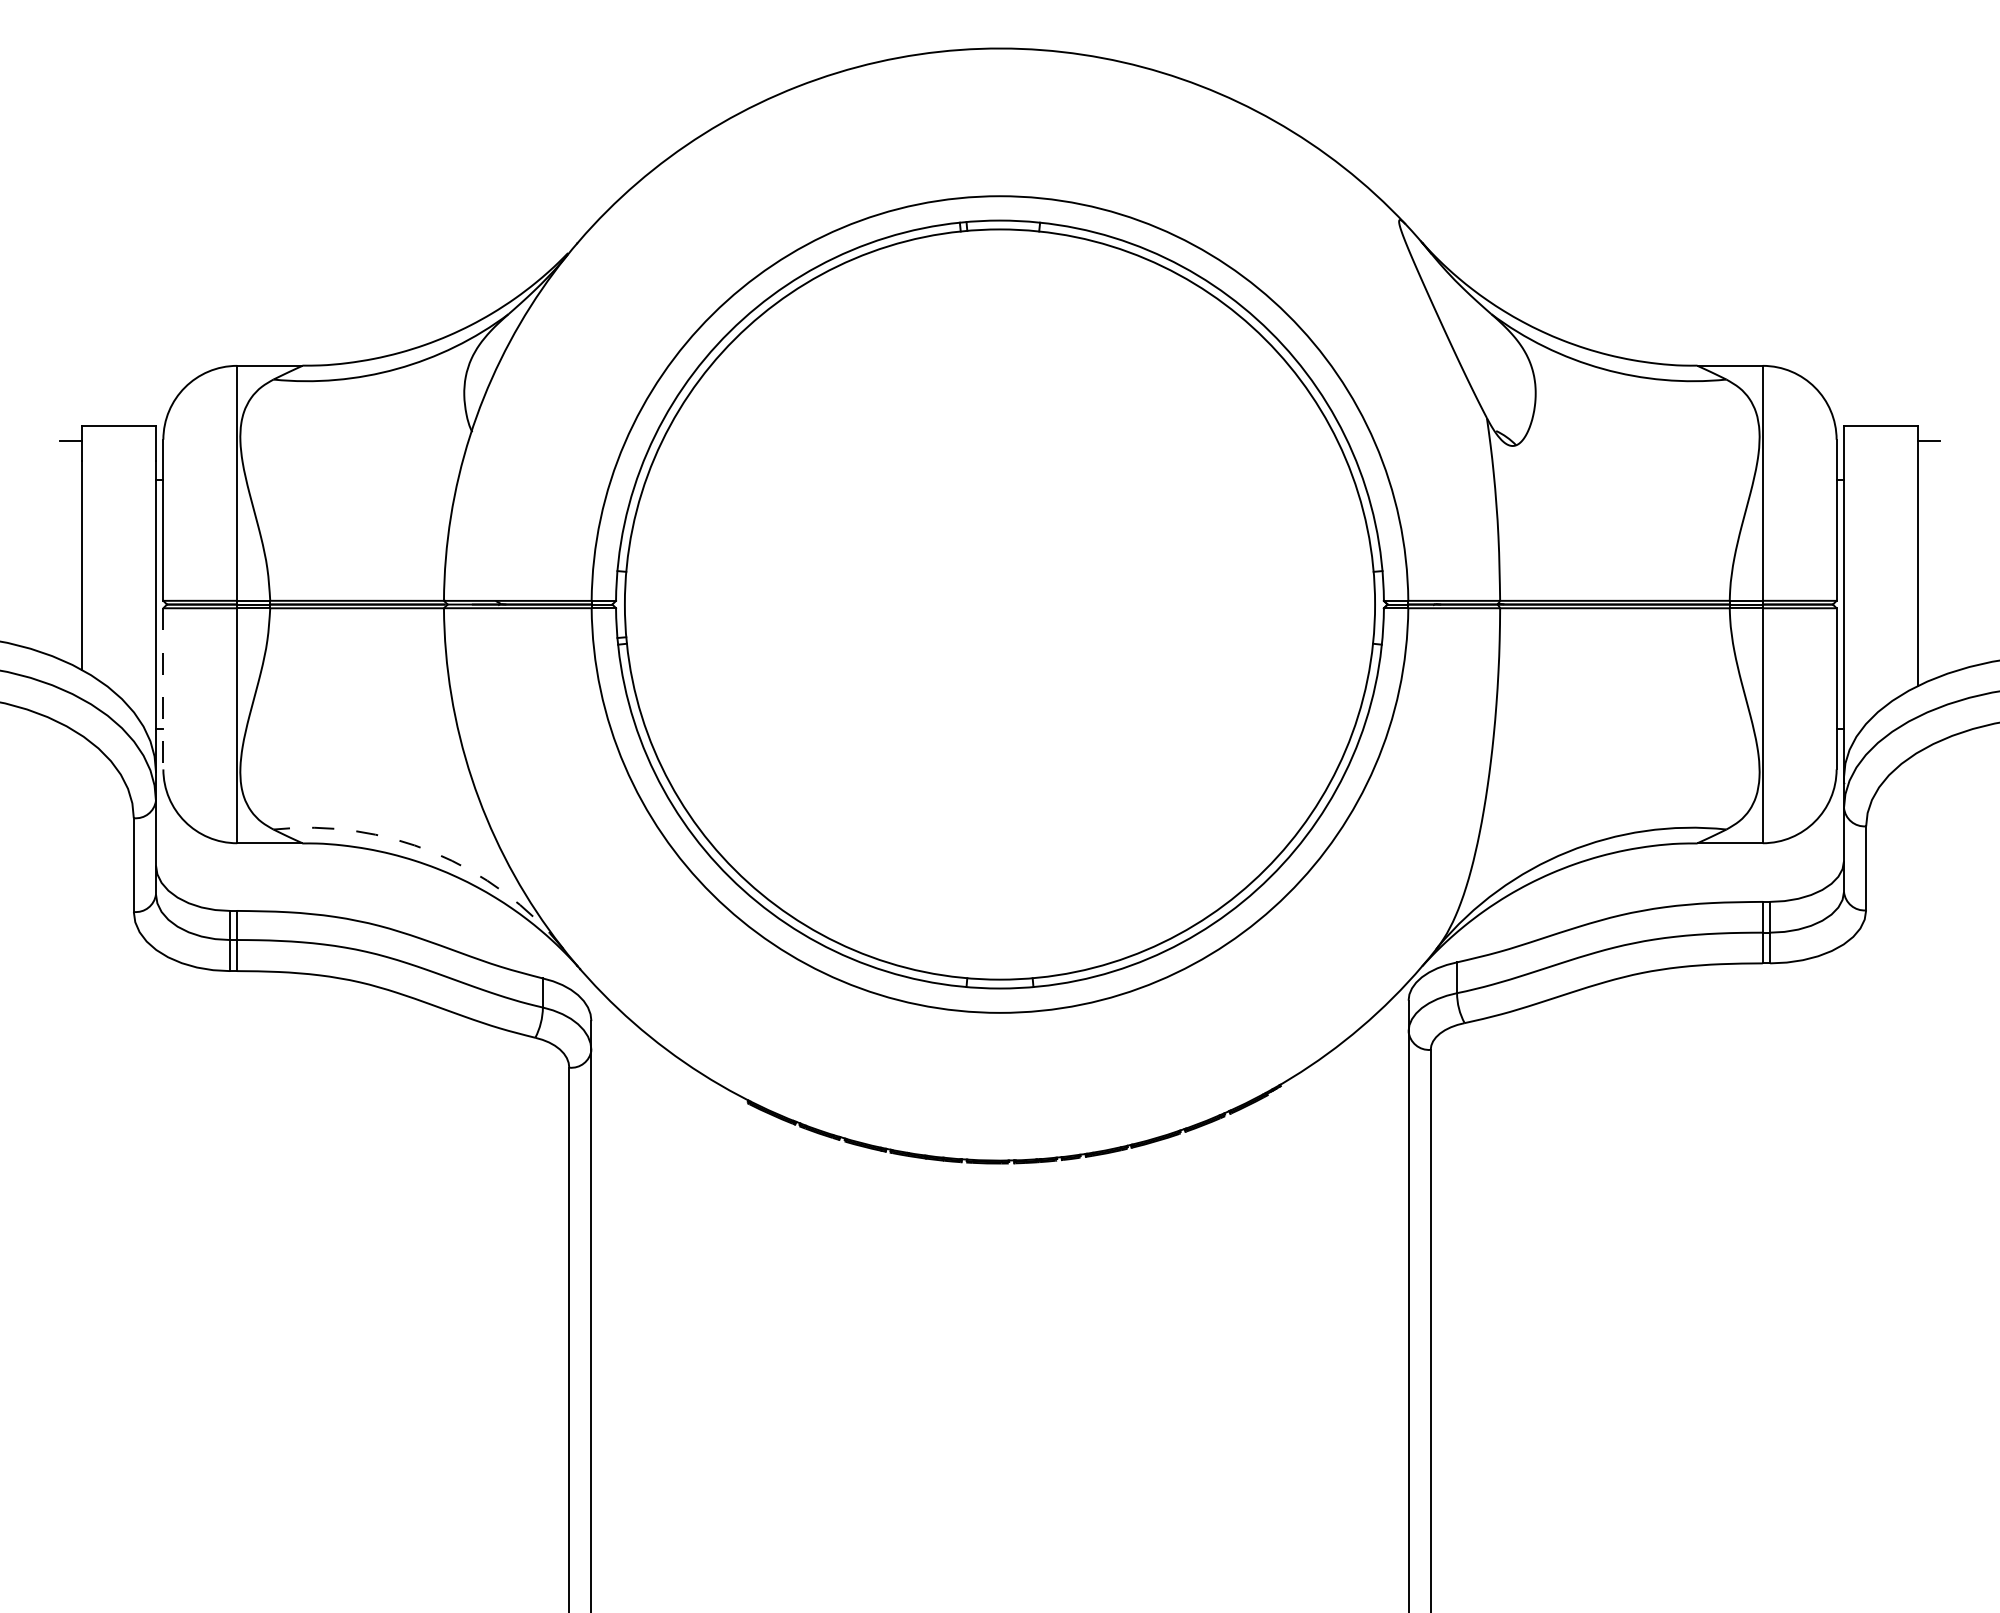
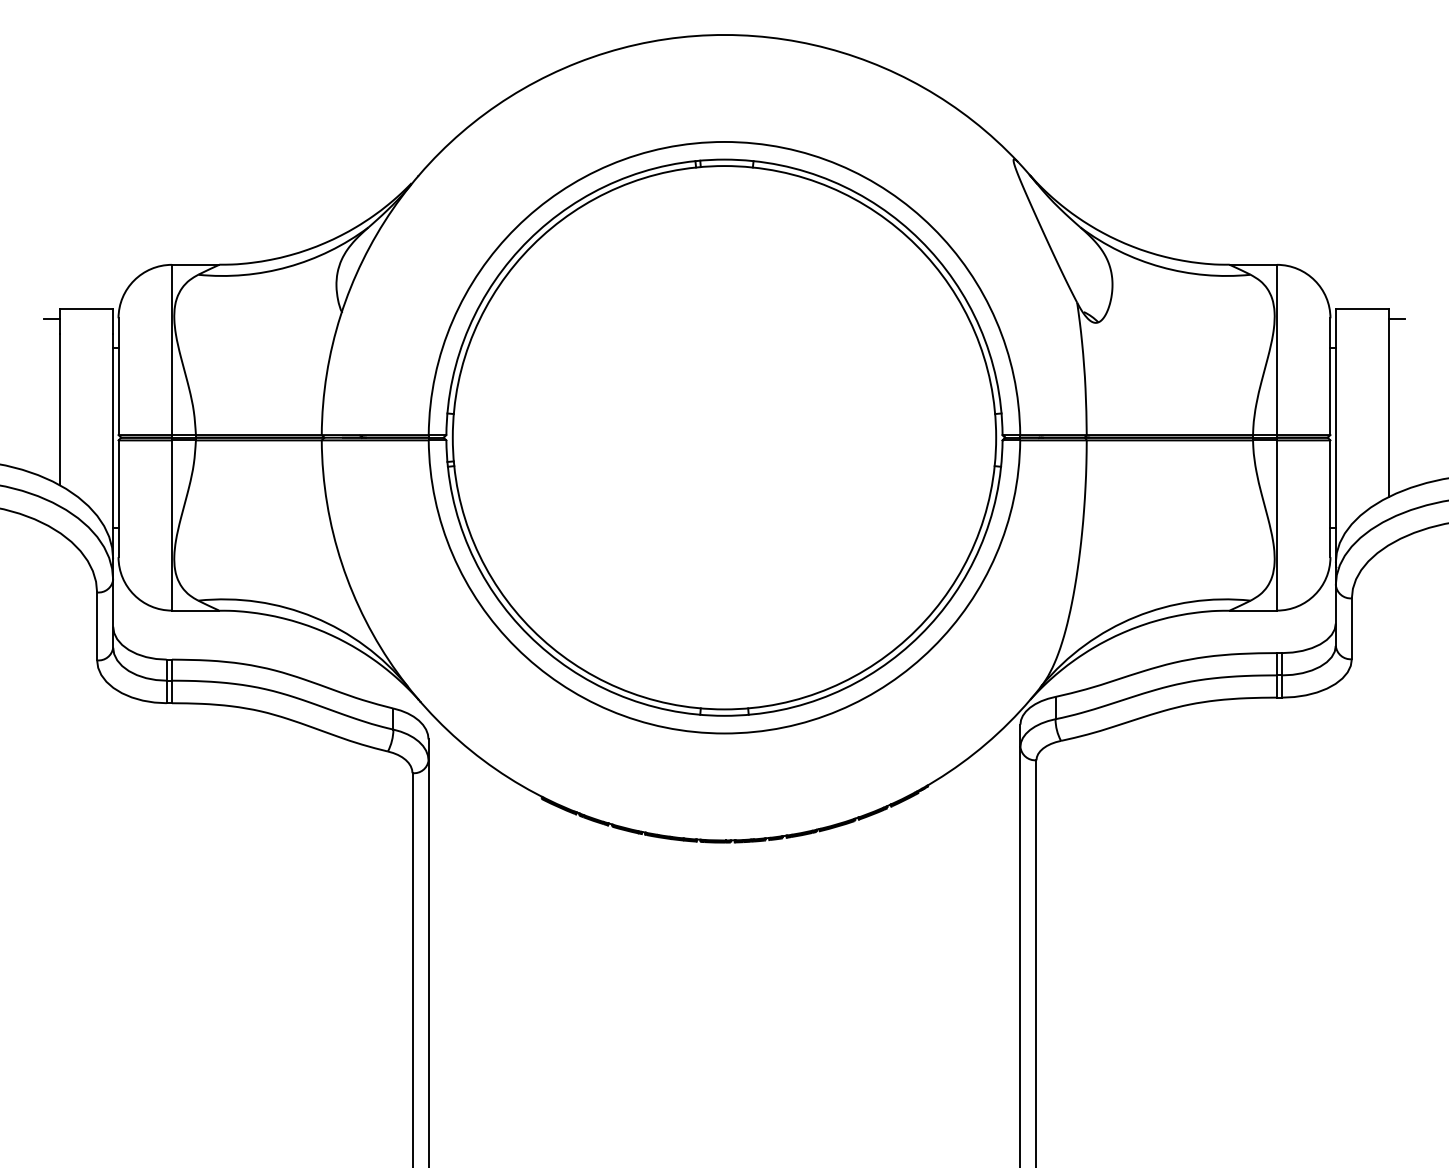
line: (163, 688) -> (118, 498), dashed -> solid
arc: (433, 852) -> (314, 617), dashed -> solid

